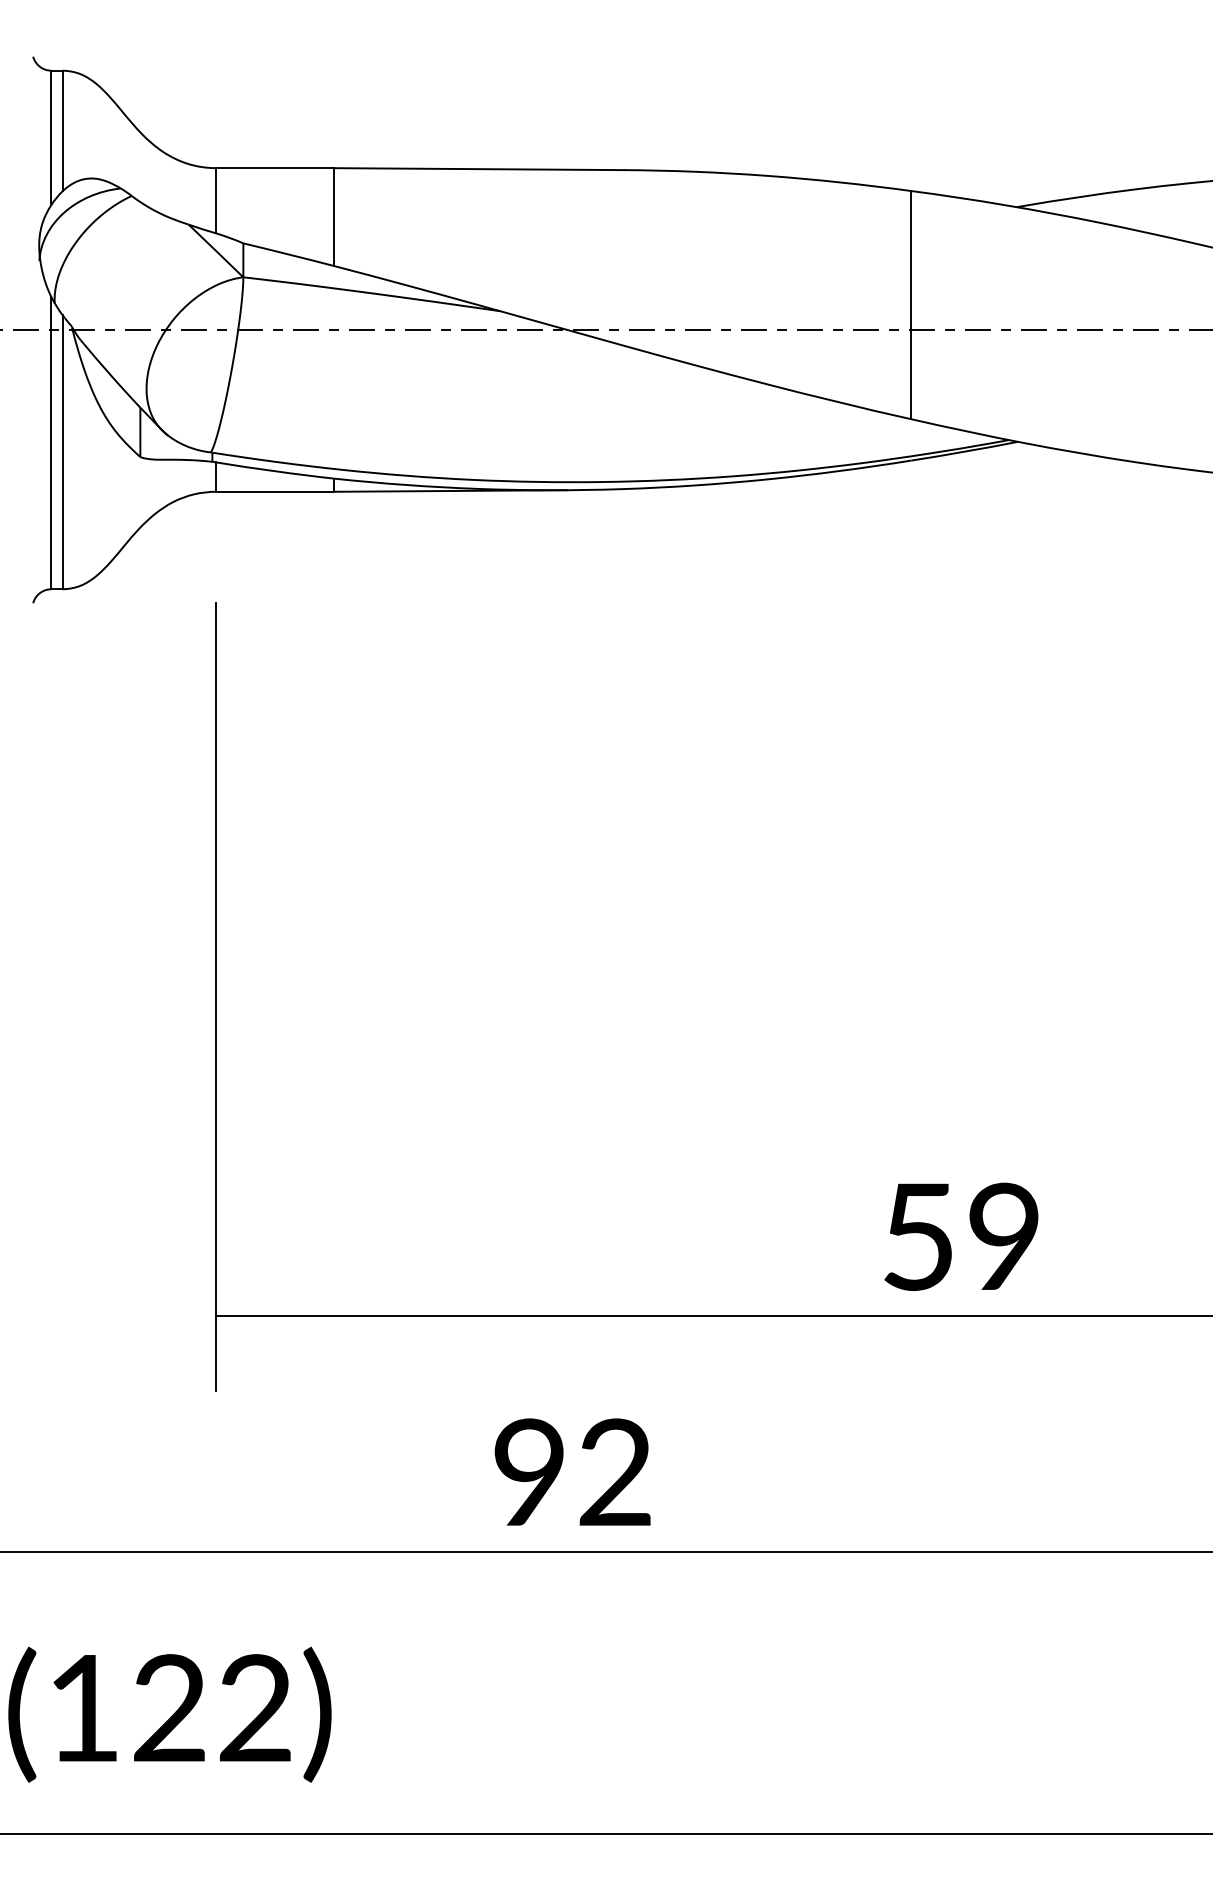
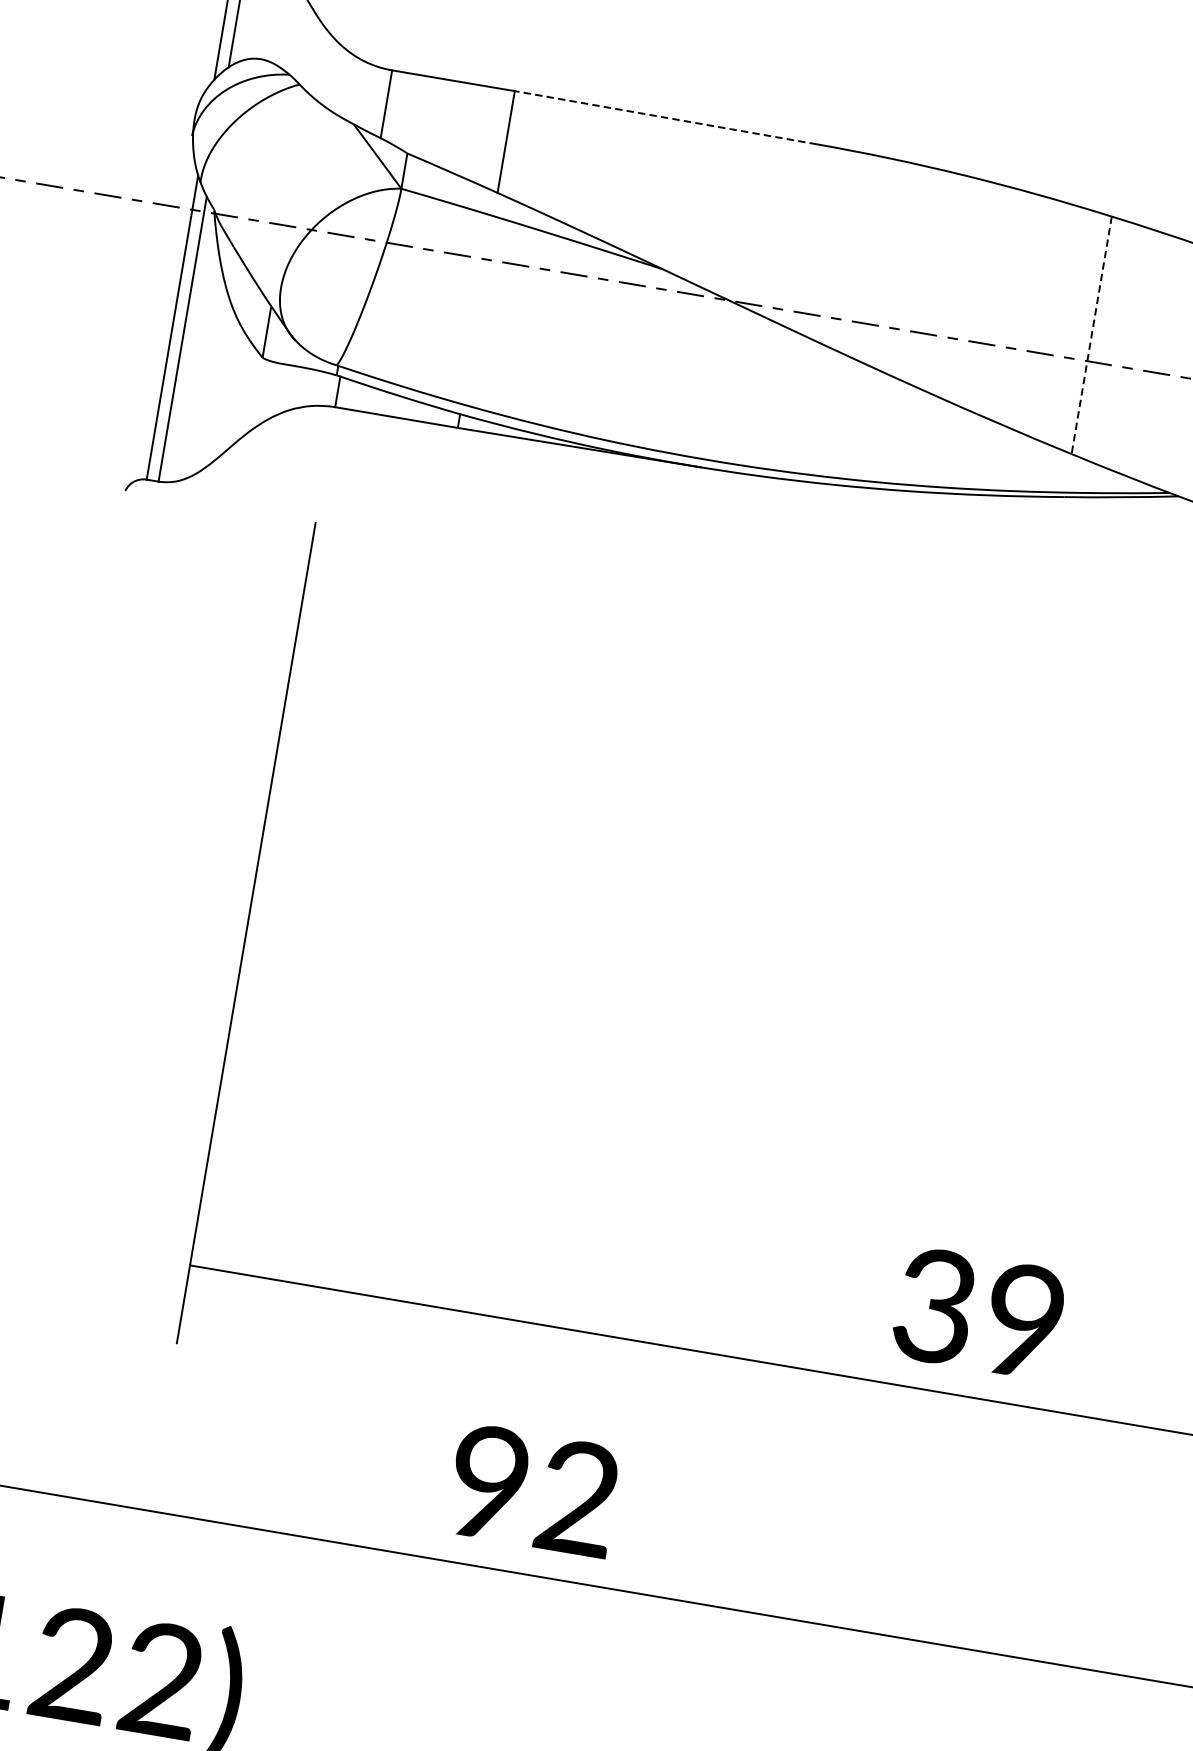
line: (478, 169) -> (665, 117), solid -> dashed
line: (911, 305) -> (1091, 335), solid -> dashed
text: (917, 1236) -> (934, 1305), 59 -> 39

